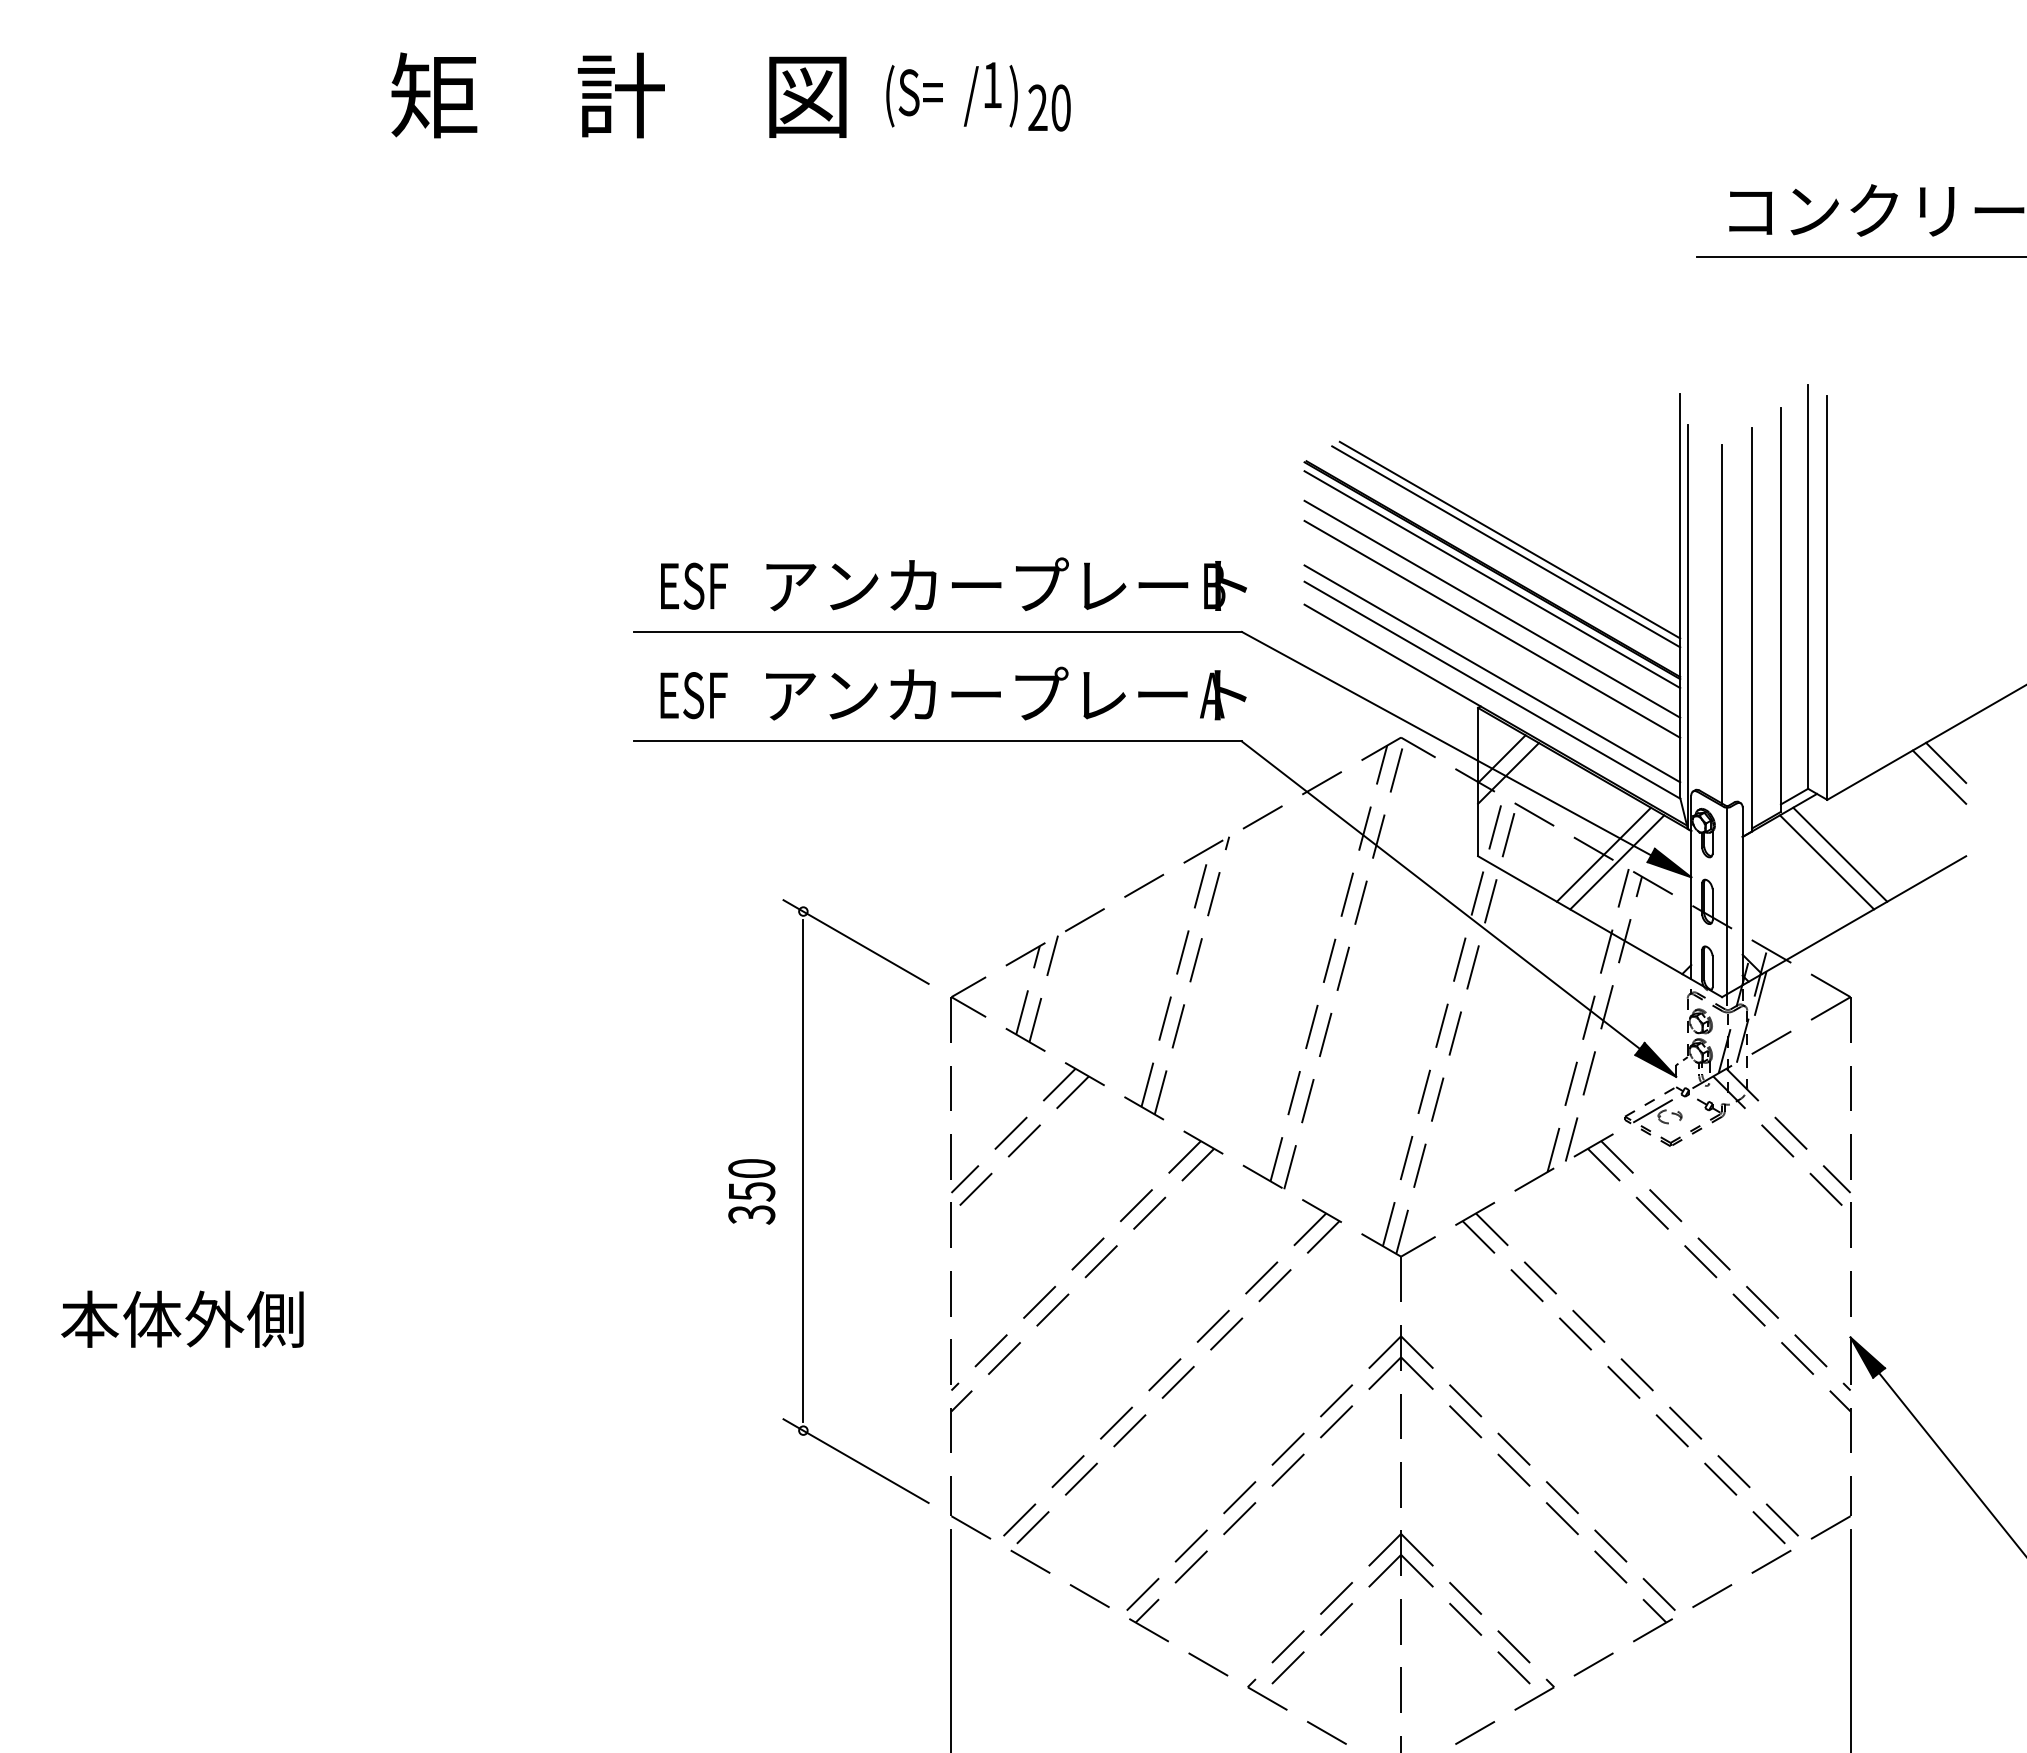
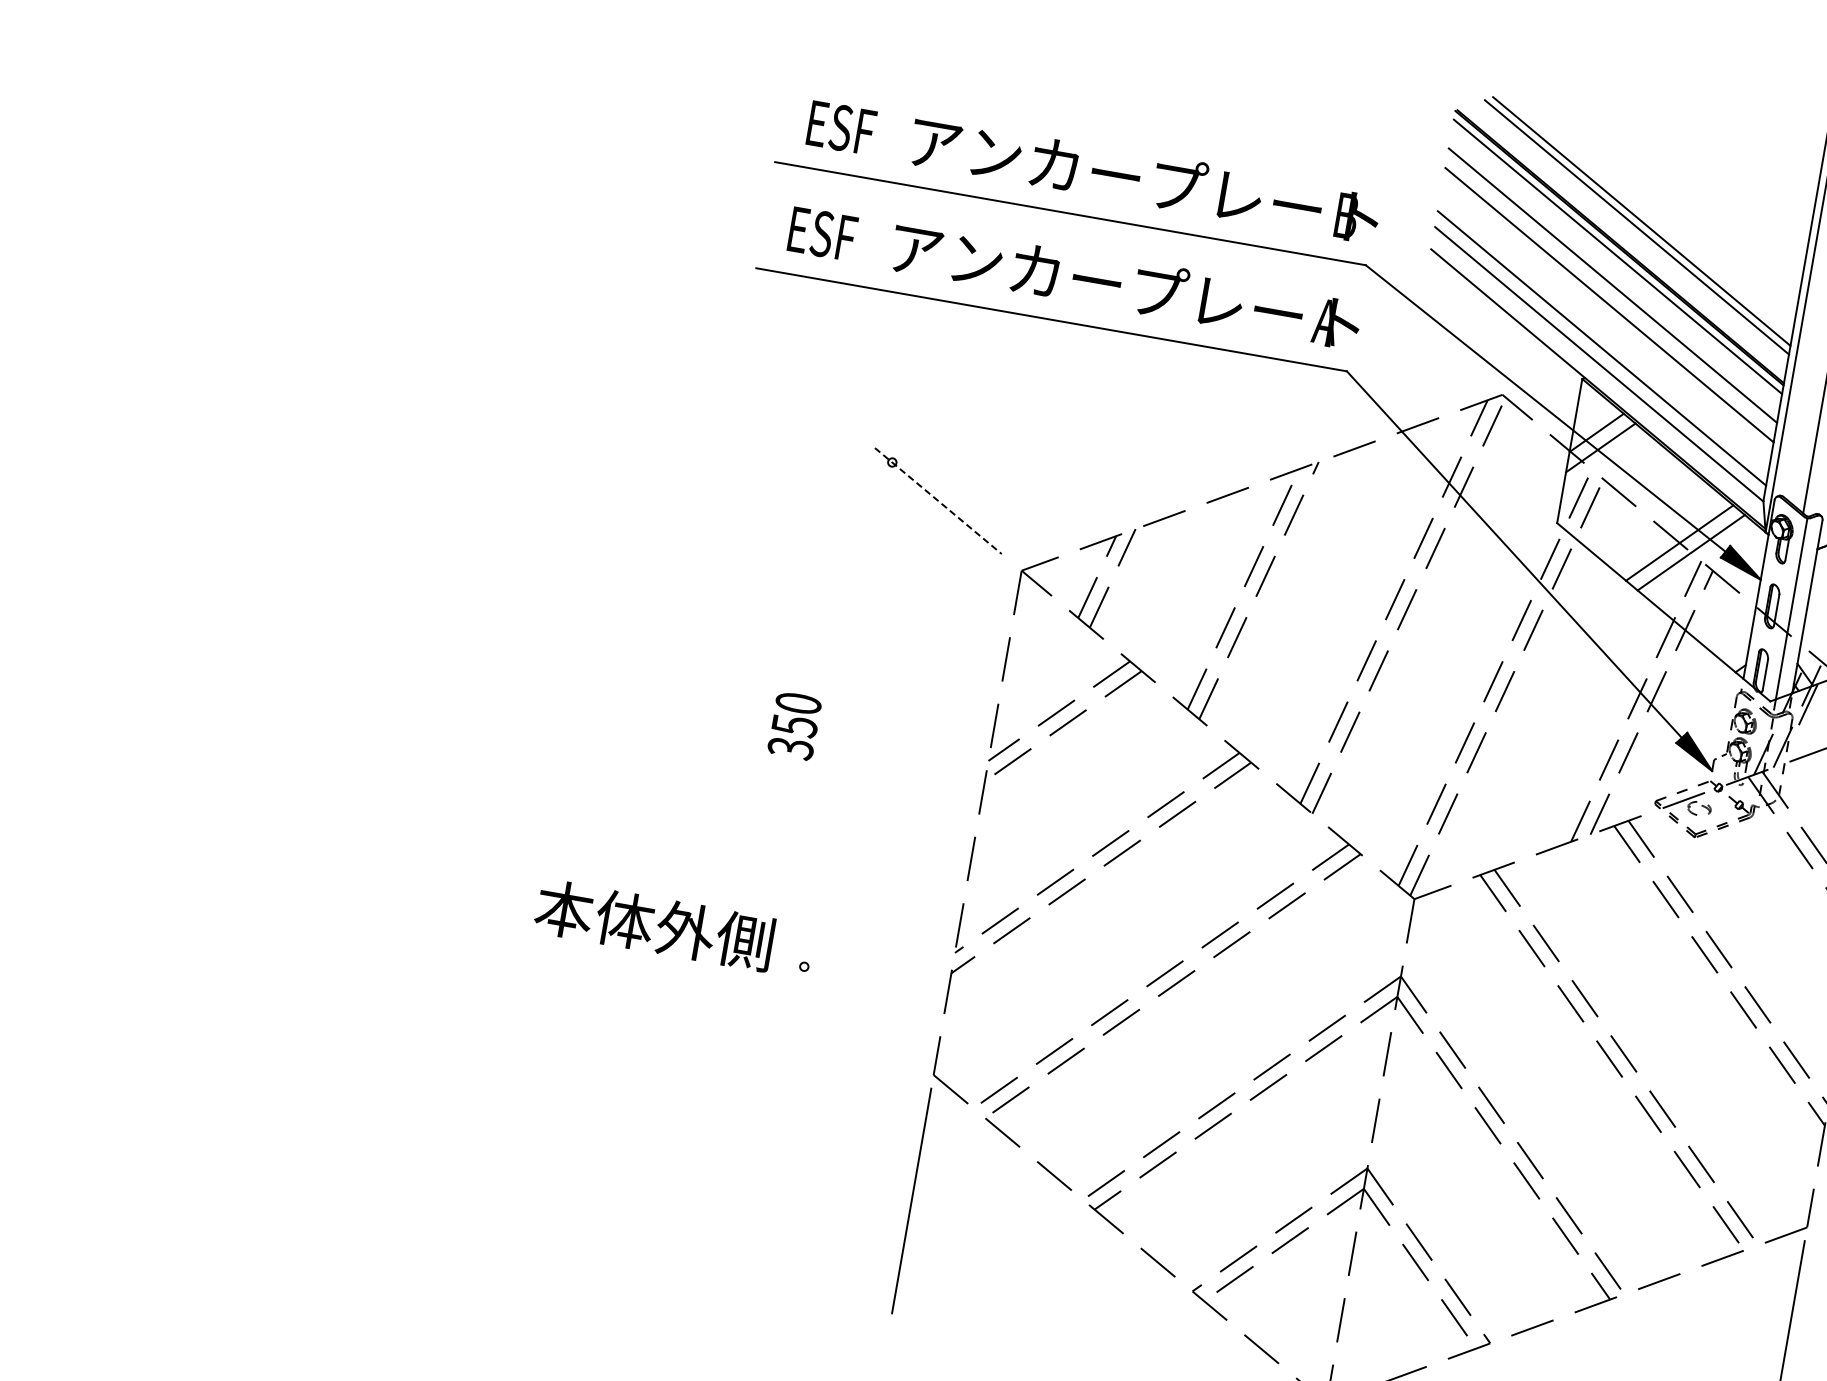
line: (856, 942) -> (938, 501), solid -> dashed
line: (803, 1171) -> (848, 715), removed
text: (182, 1318) -> (654, 924), moved
line: (855, 1460) -> (849, 1004), removed

